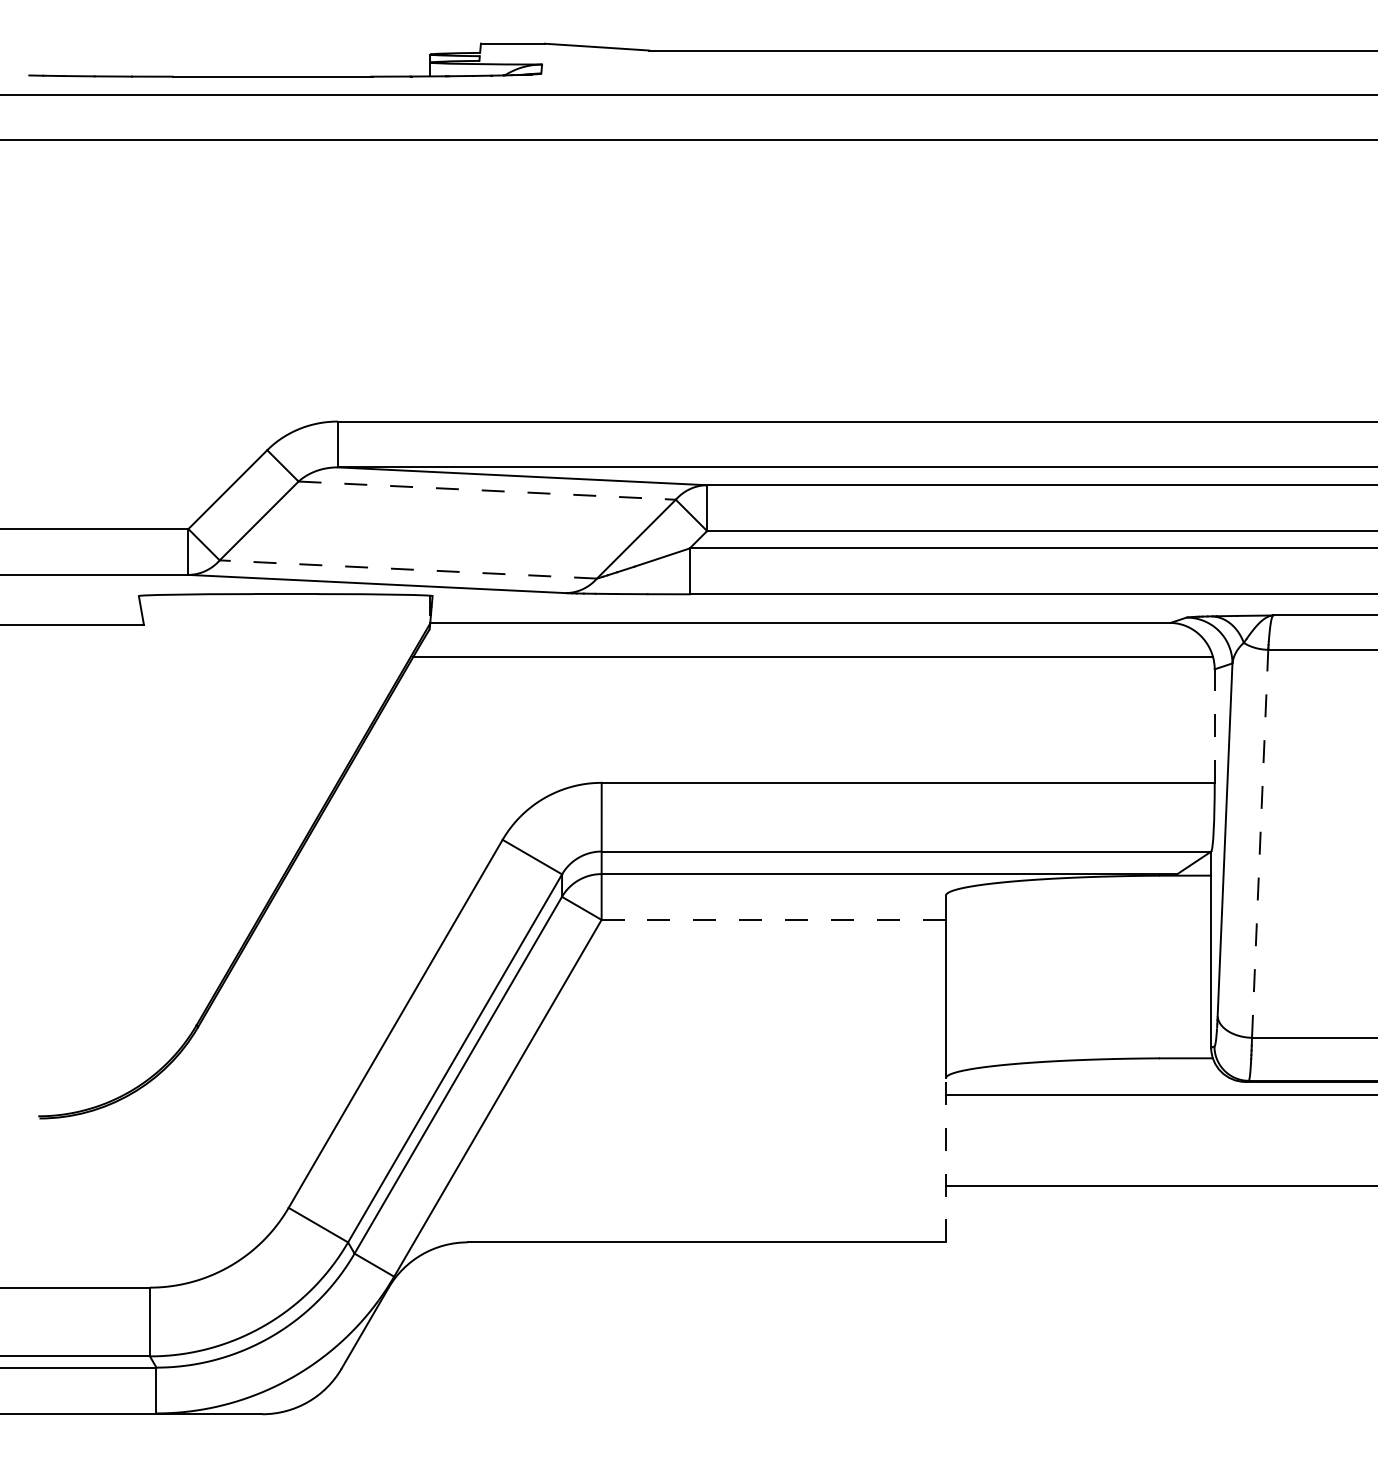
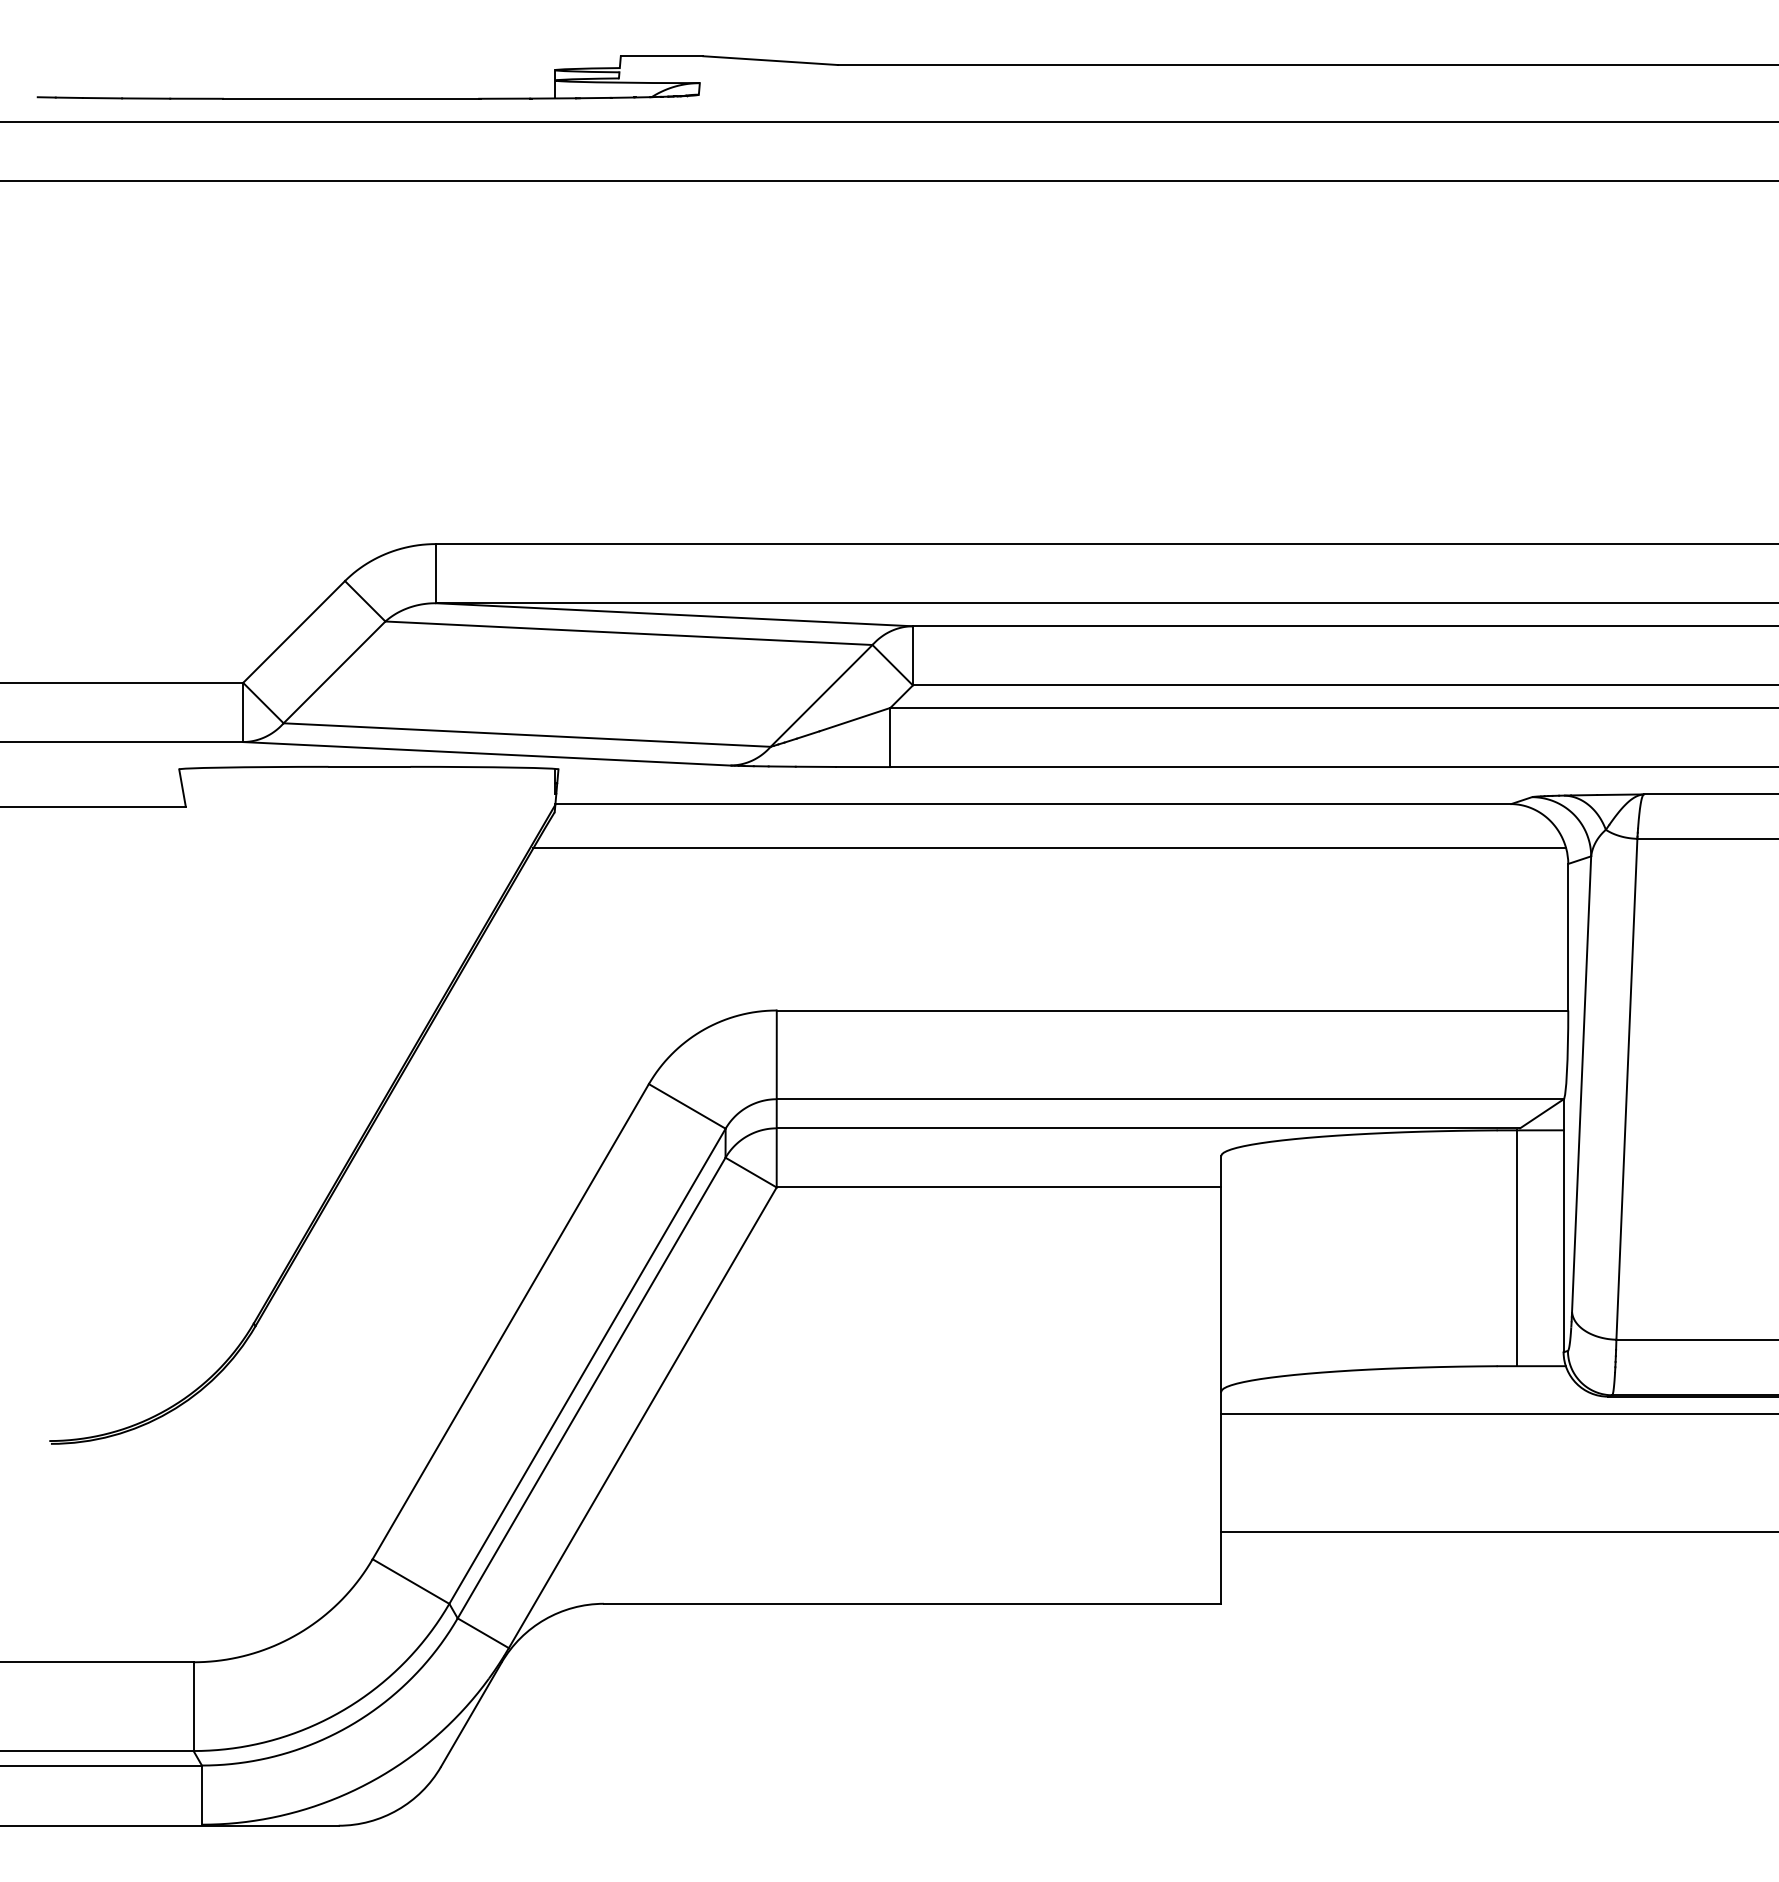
line: (487, 490) -> (629, 633), dashed -> solid
line: (408, 569) -> (527, 735), dashed -> solid
line: (1214, 726) -> (1567, 937), dashed -> solid
line: (1260, 843) -> (1627, 1088), dashed -> solid
line: (774, 919) -> (999, 1186), dashed -> solid
line: (1175, 966) -> (1517, 1247), added
line: (945, 1159) -> (1220, 1496), dashed -> solid

